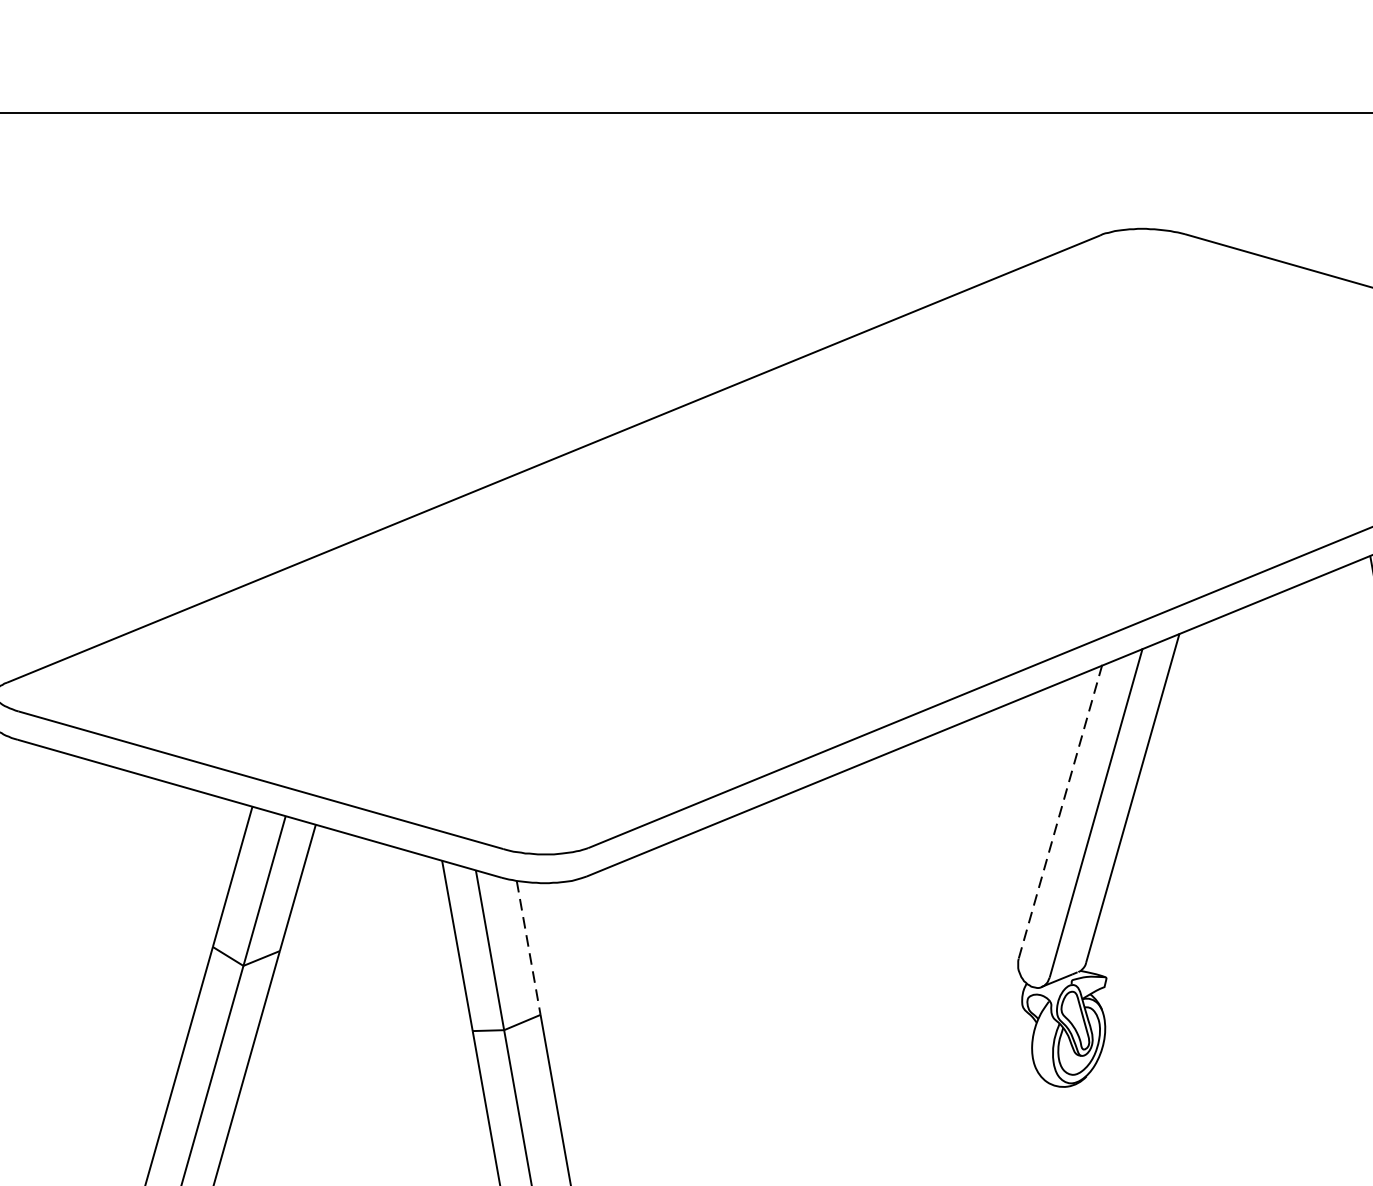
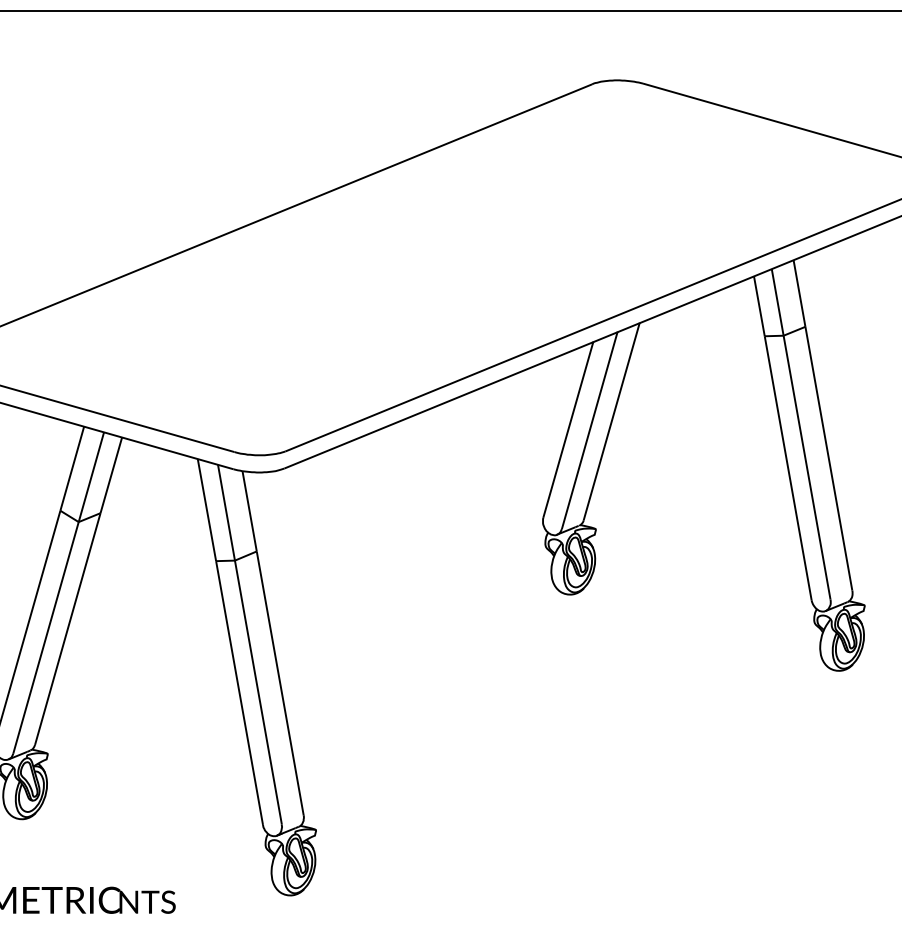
line: (1060, 811) -> (568, 429), dashed -> solid
line: (528, 948) -> (249, 511), dashed -> solid

